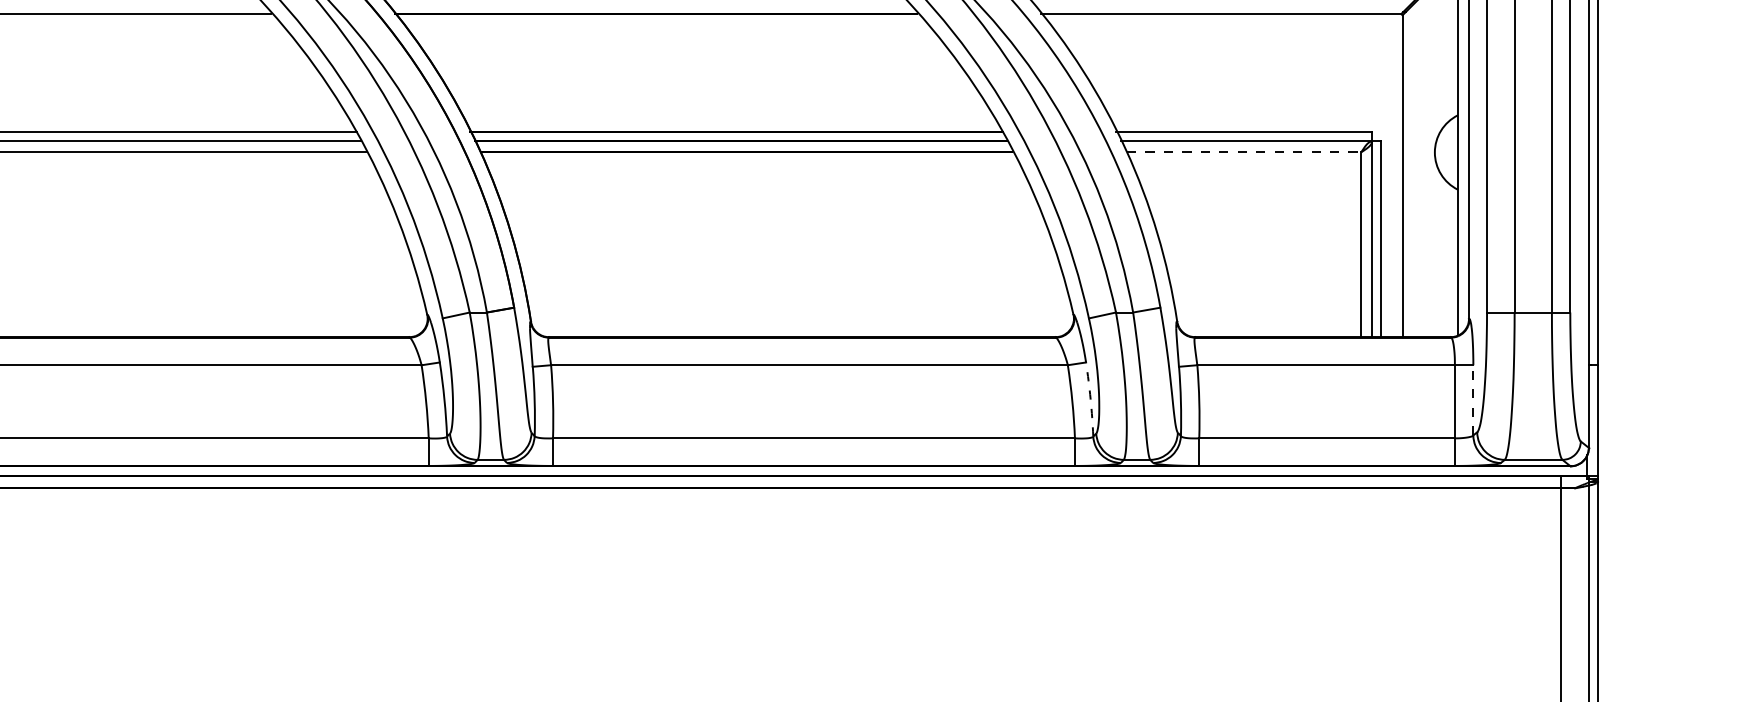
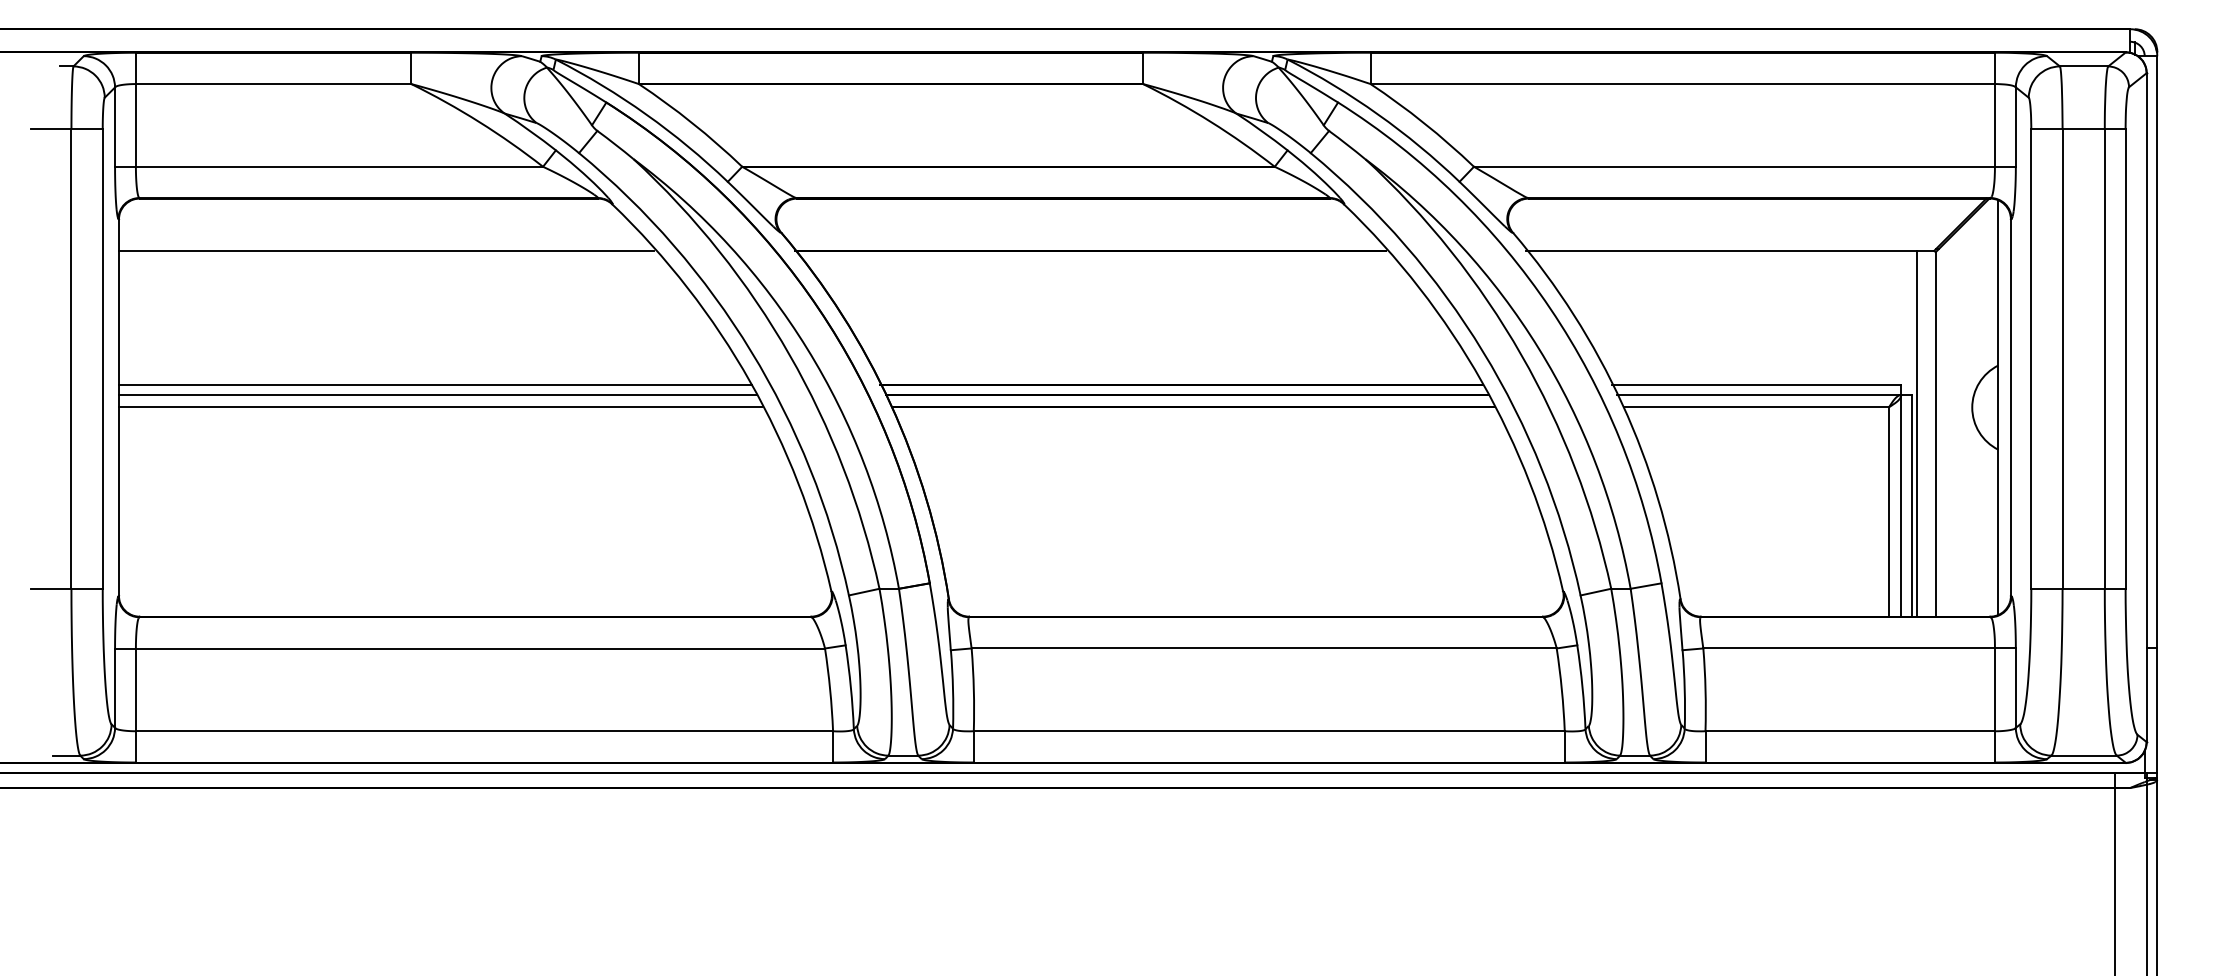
line: (1244, 152) -> (1756, 407), dashed -> solid
line: (1385, 175) -> (1916, 433), added
arc: (1090, 399) -> (1582, 687), dashed -> solid
line: (1473, 400) -> (2015, 688), dashed -> solid

